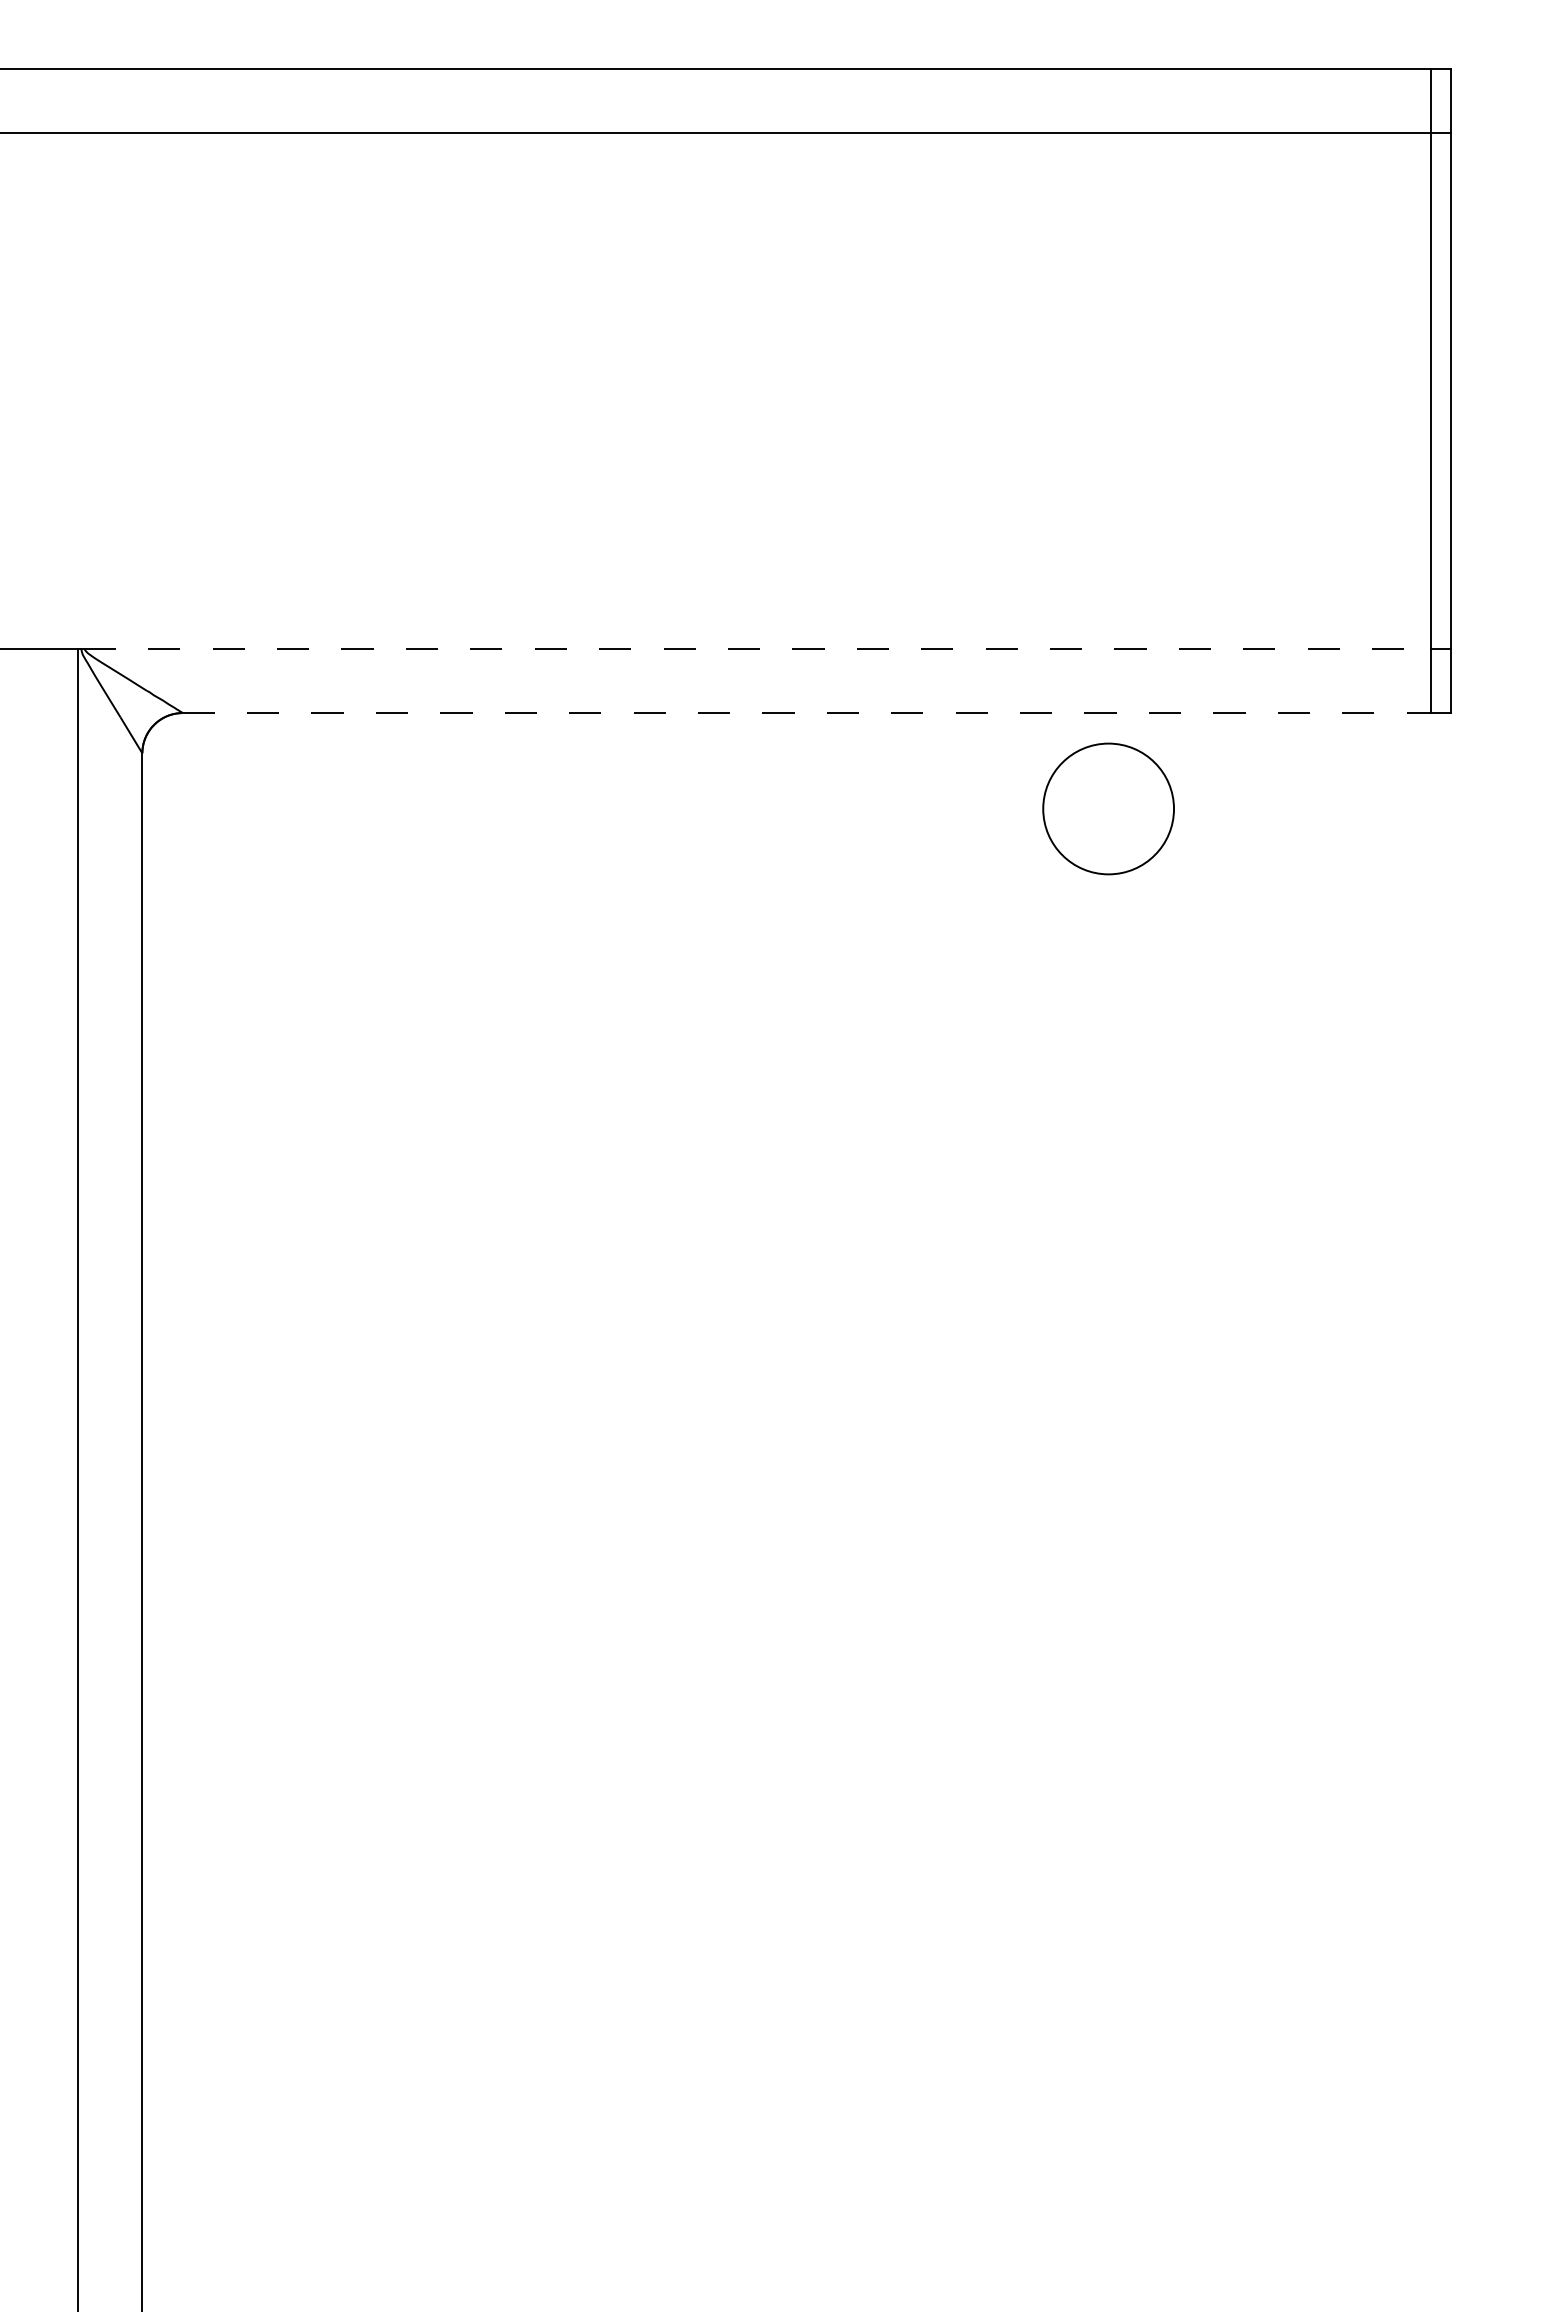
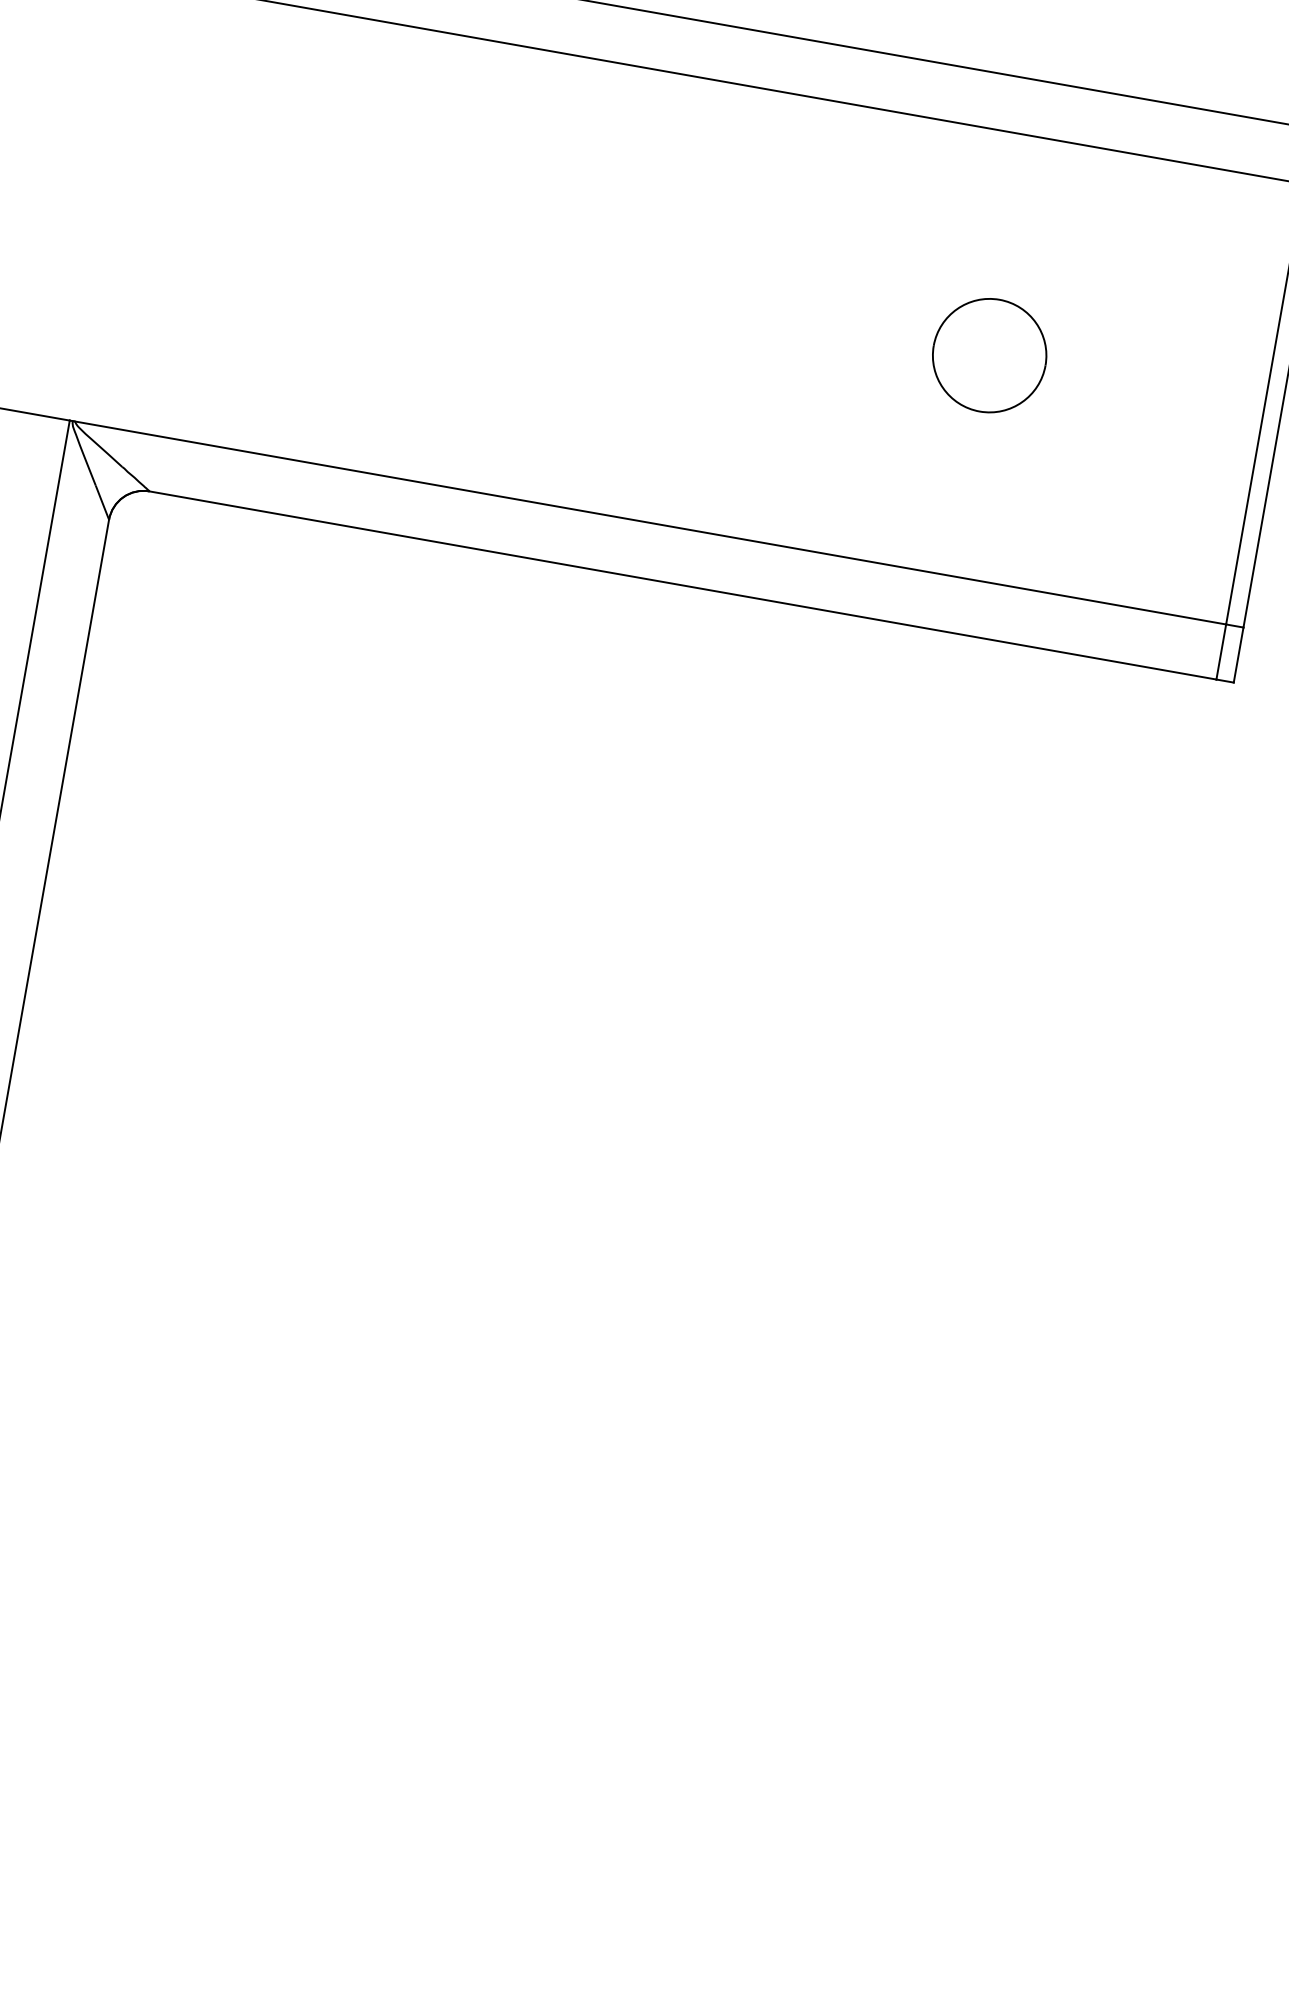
line: (757, 648) -> (650, 522), dashed -> solid
line: (807, 713) -> (683, 585), dashed -> solid
part: (1108, 808) -> (989, 355), moved

